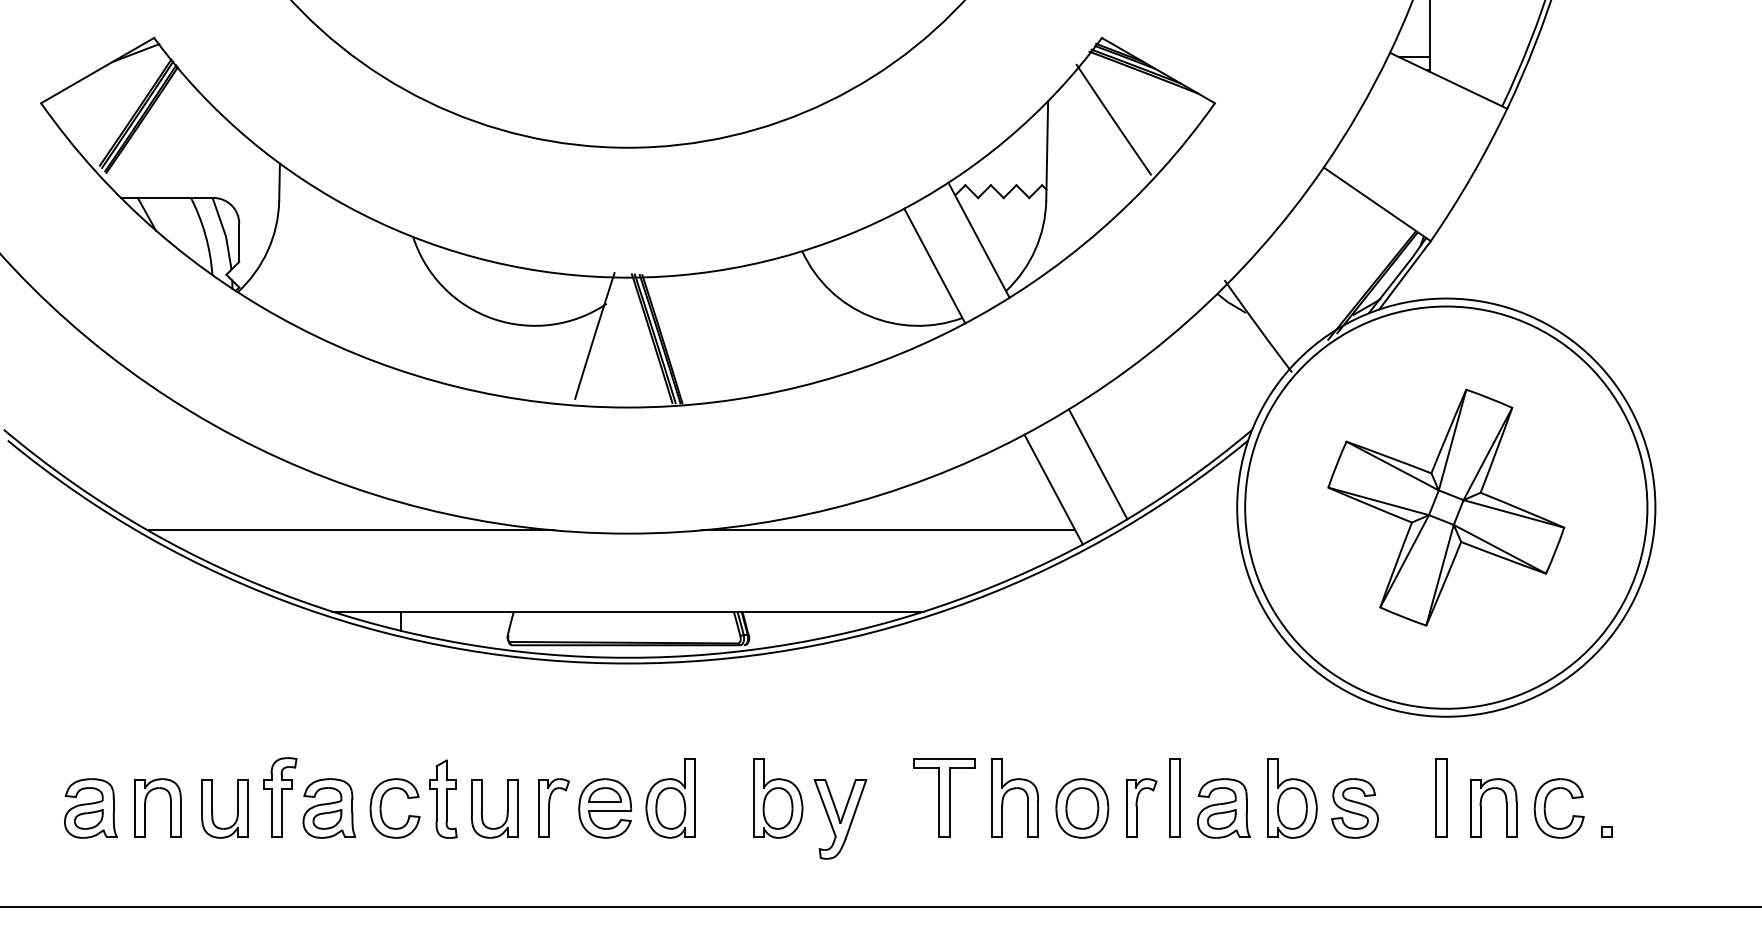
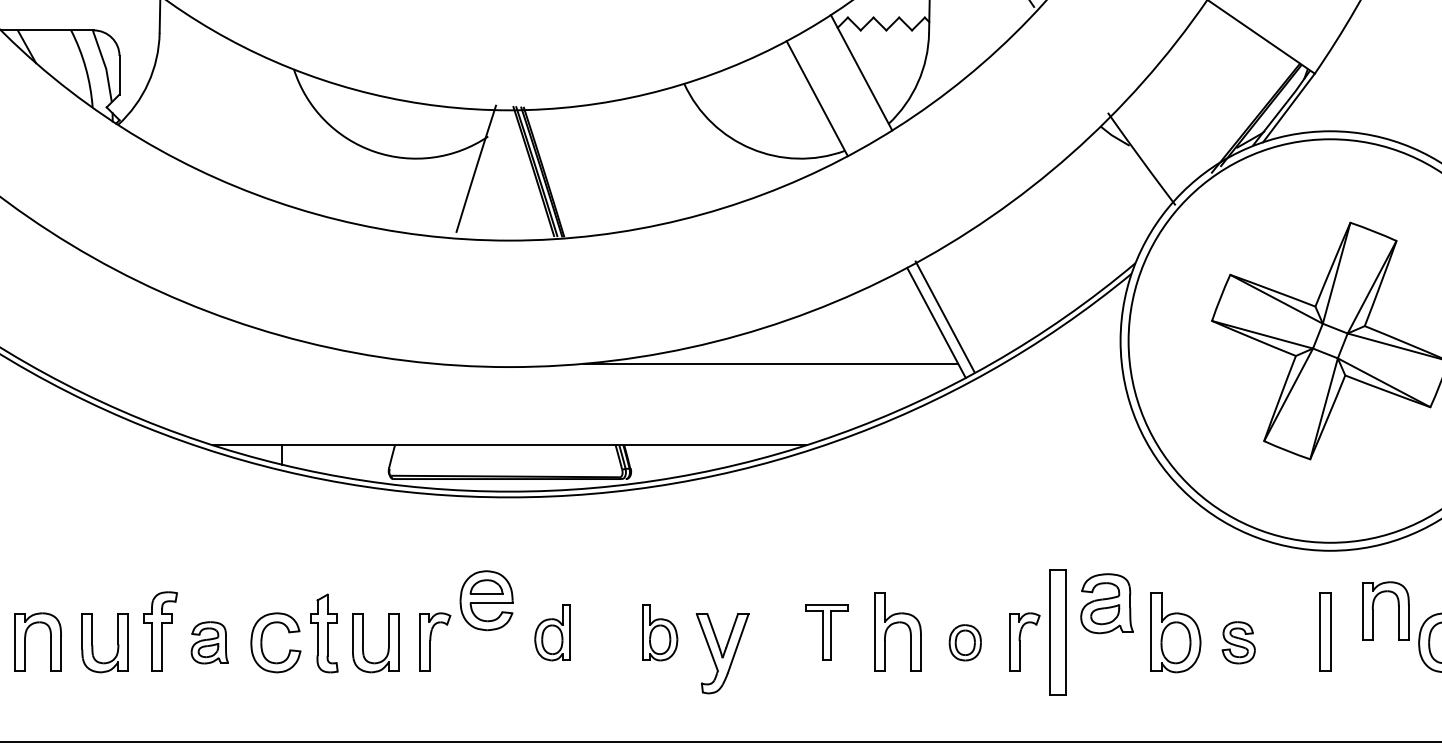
line: (1097, 464) -> (944, 316), moved
line: (350, 530) -> (231, 363), removed
part: (944, 797) -> (826, 631), size x0.7
part: (1174, 797) -> (1057, 631), size x1.6
part: (670, 798) -> (552, 632), size x0.7
part: (778, 798) -> (660, 632), size x0.7
part: (1481, 807) -> (1373, 610), moved
part: (328, 808) -> (209, 642), size x0.7
part: (604, 808) -> (485, 600), moved
part: (1082, 808) -> (965, 642), size x0.6
part: (1223, 808) -> (1106, 603), moved
part: (1354, 808) -> (1238, 642), size x0.7

